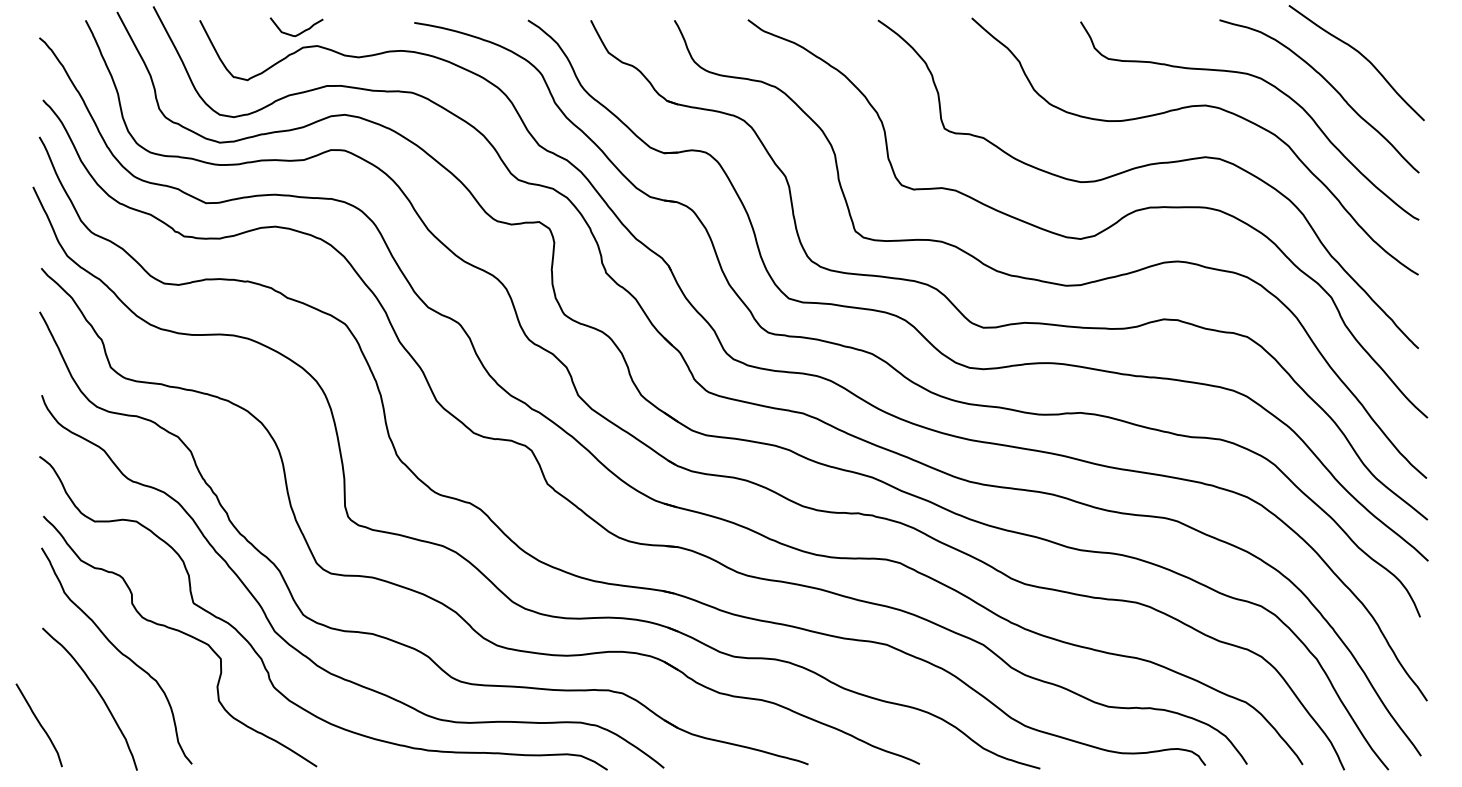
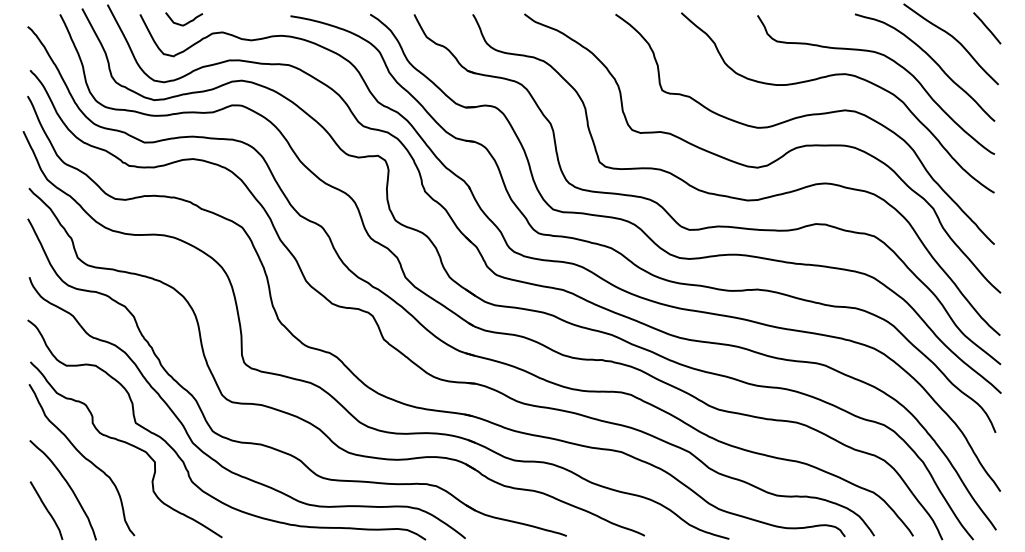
curve: (301, 31) -> (187, 22), moved
line: (1408, 39) -> (987, 27), added
curve: (39, 725) -> (46, 510), moved

